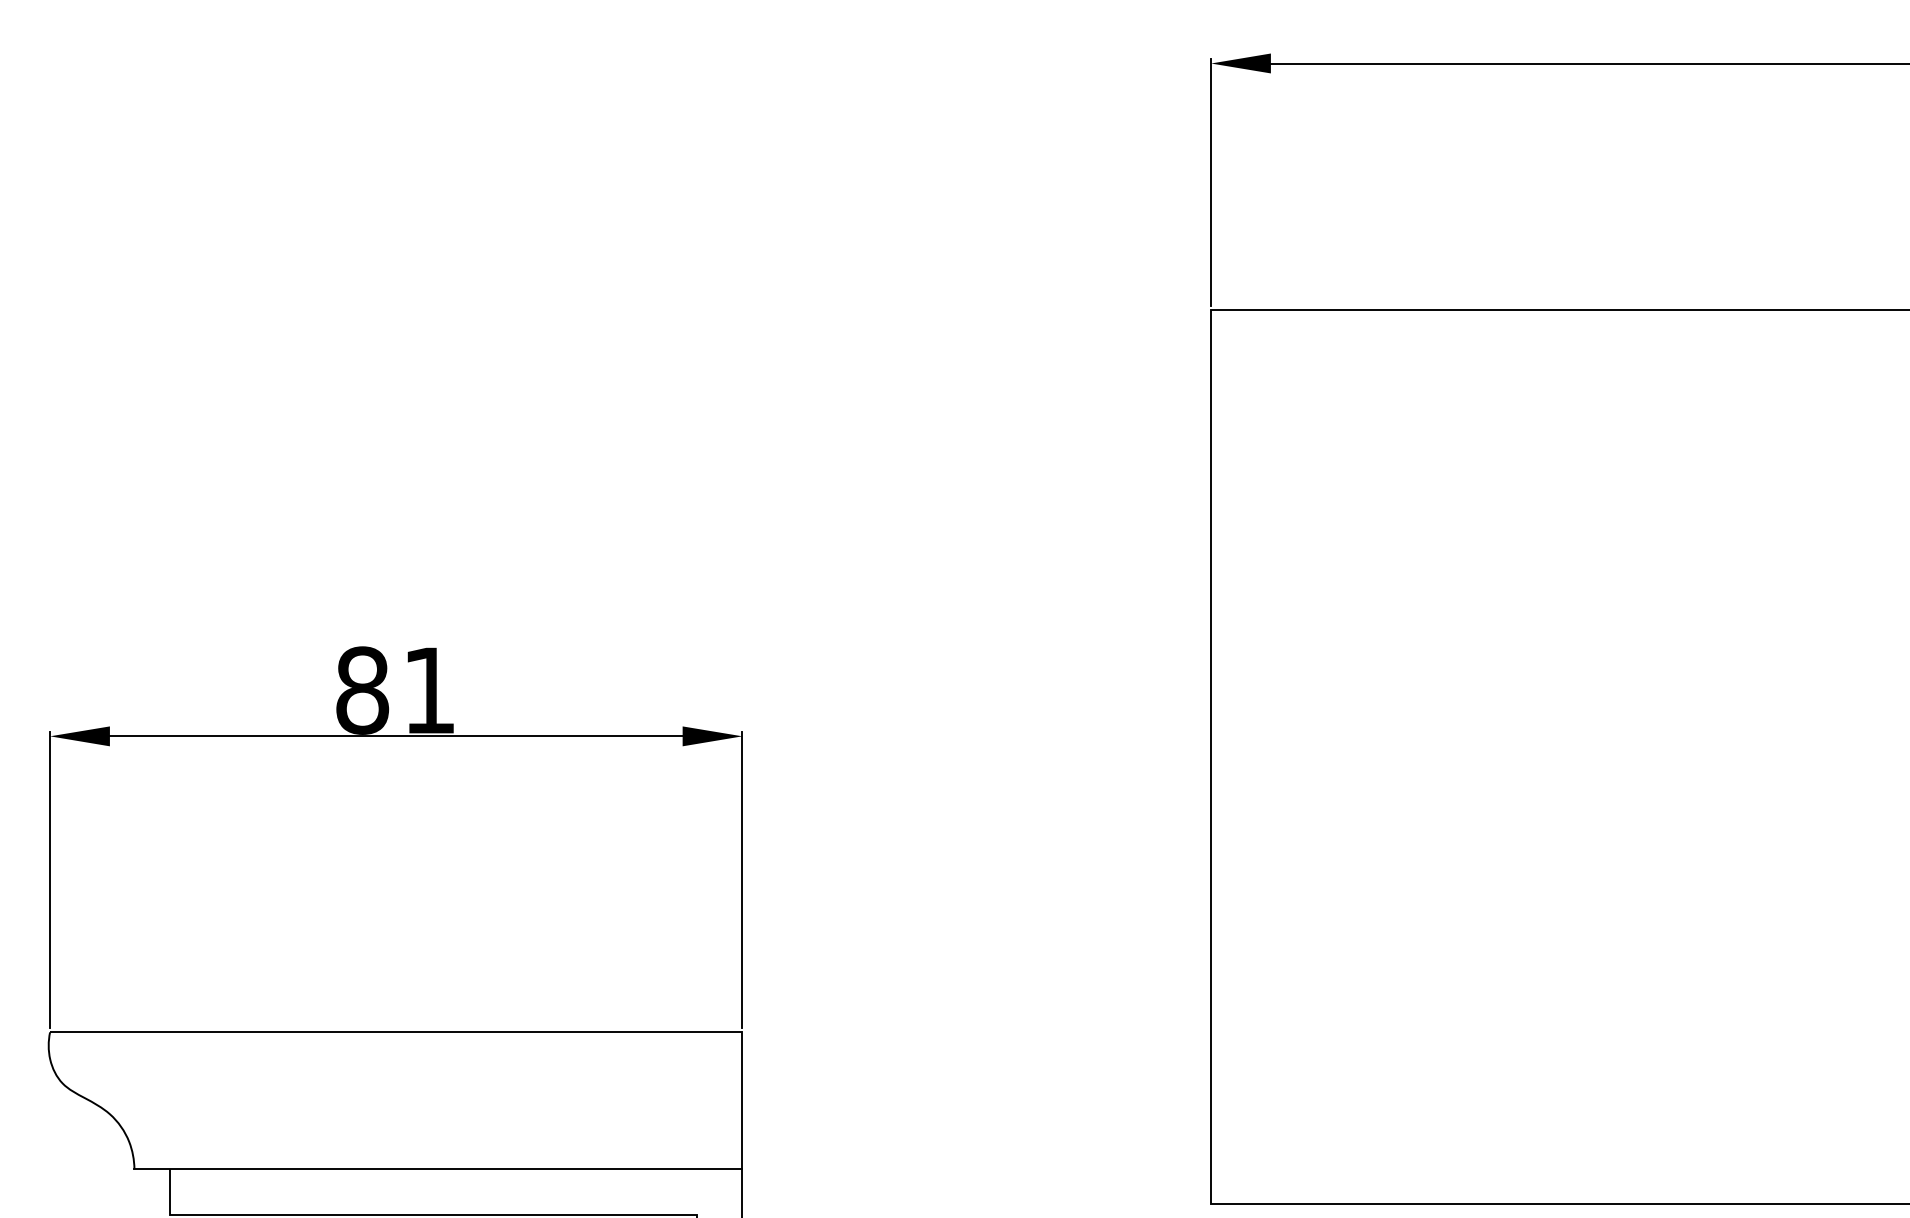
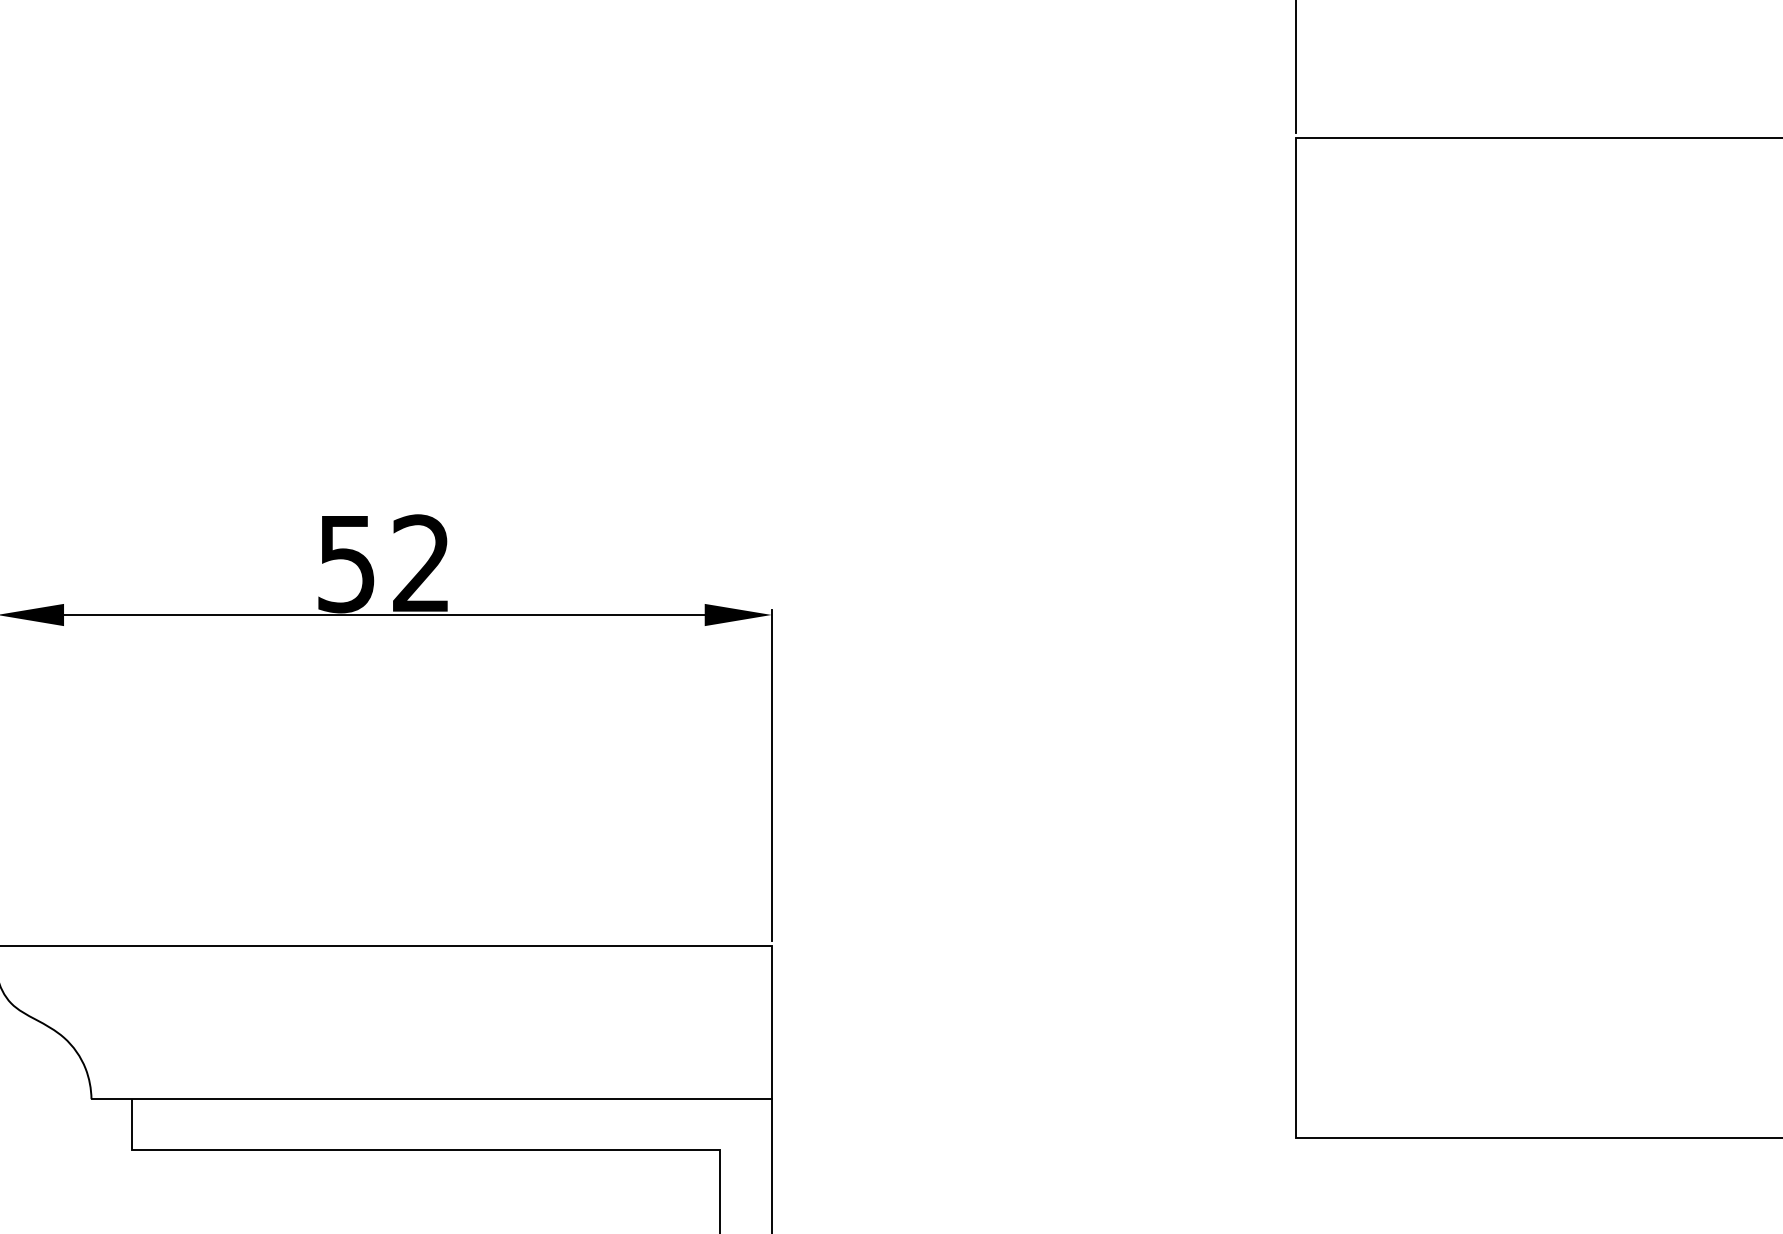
text: (394, 690) -> (382, 563), 81 -> 52

